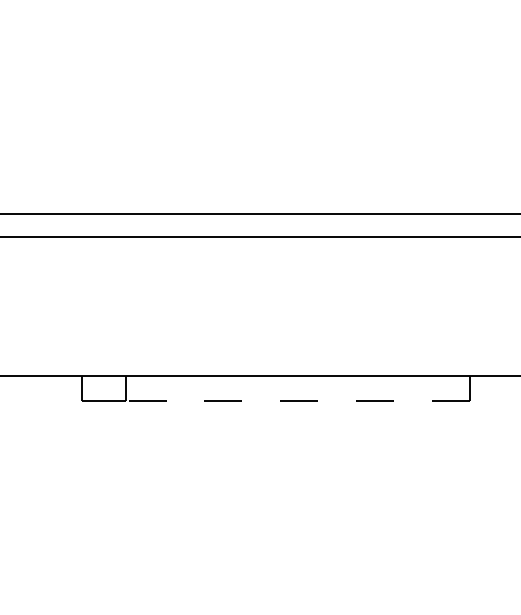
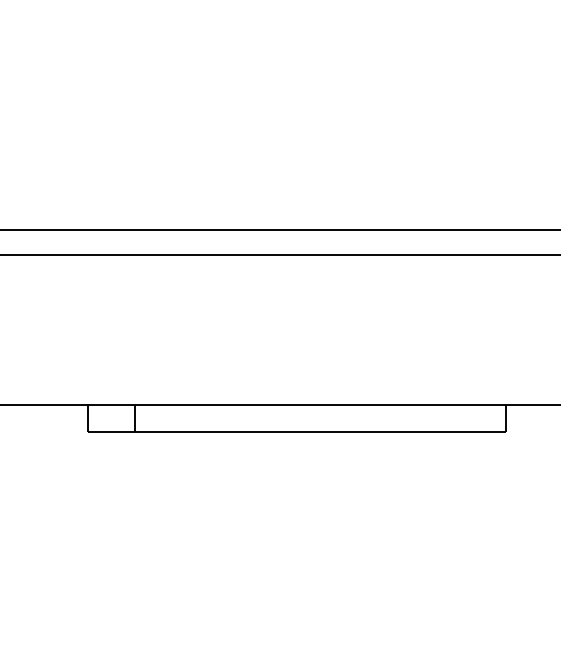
line: (297, 401) -> (320, 432), dashed -> solid

